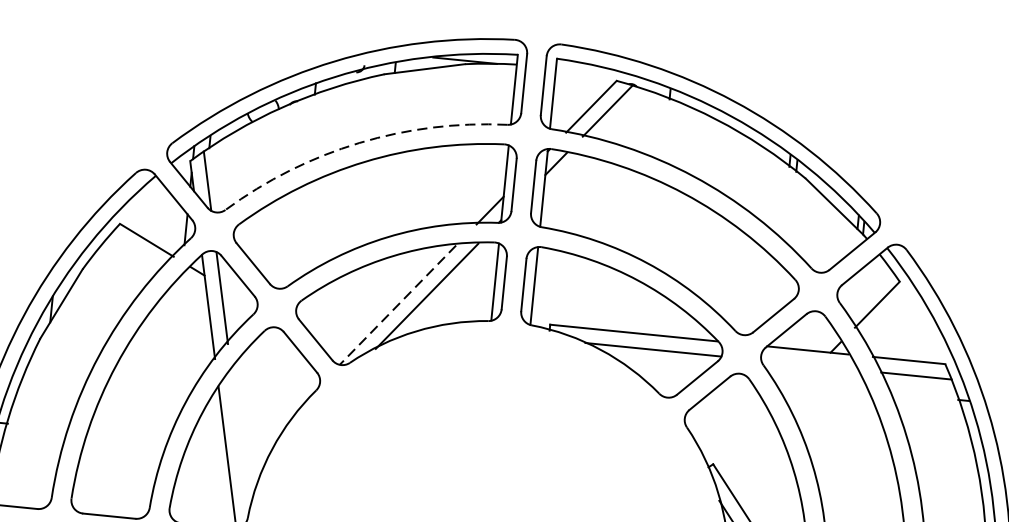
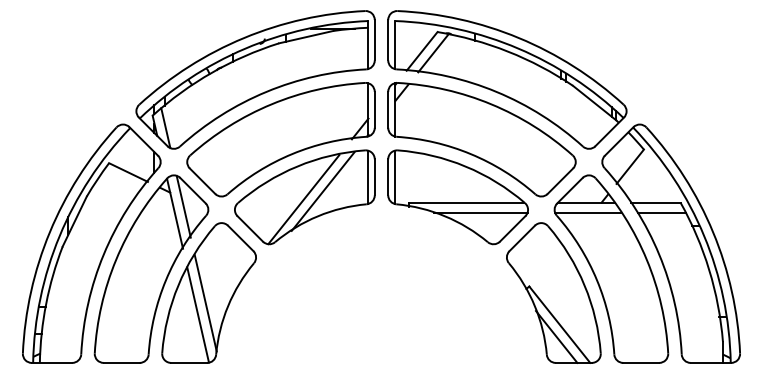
arc: (359, 142) -> (266, 91), dashed -> solid
line: (397, 304) -> (303, 199), dashed -> solid
line: (810, 365) -> (588, 212), added
line: (239, 441) -> (205, 303), added

